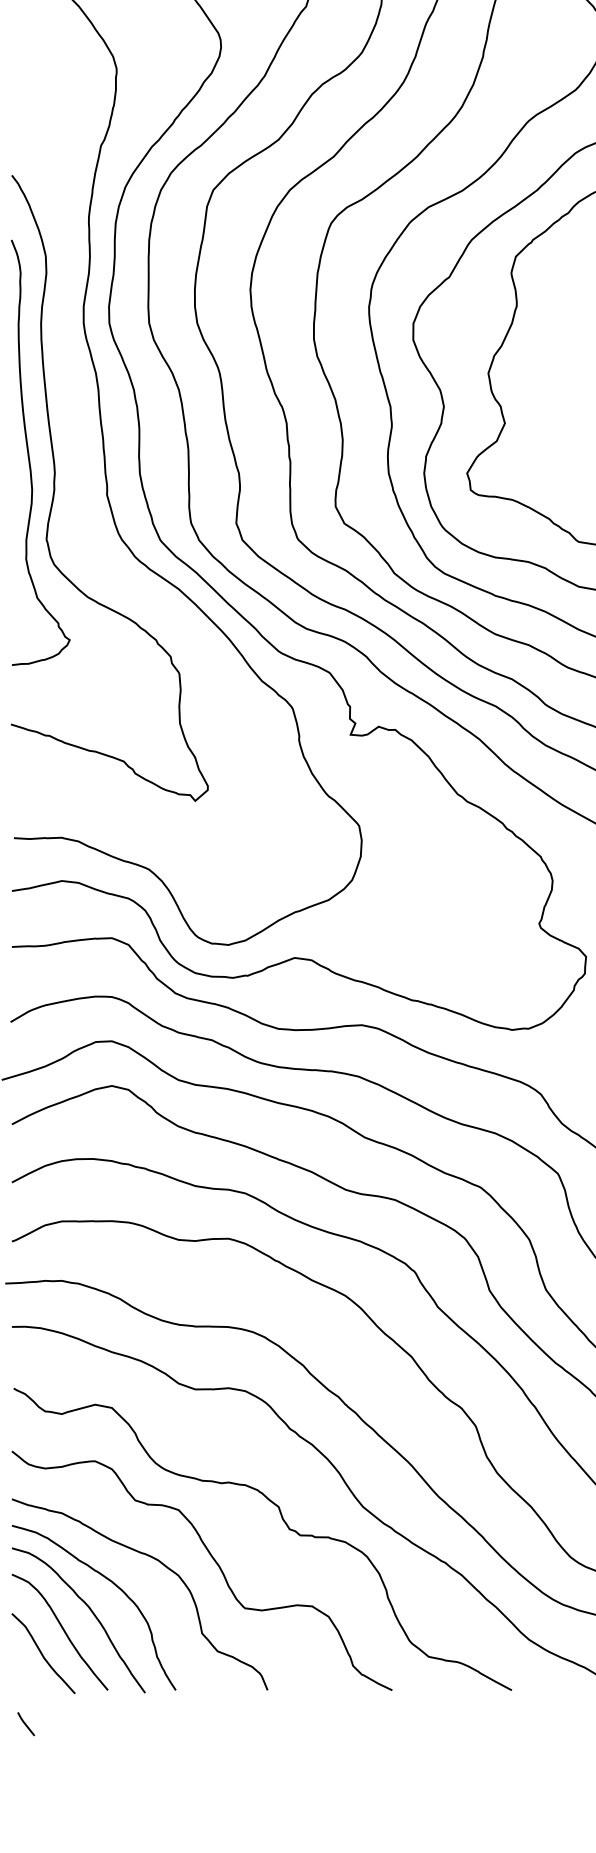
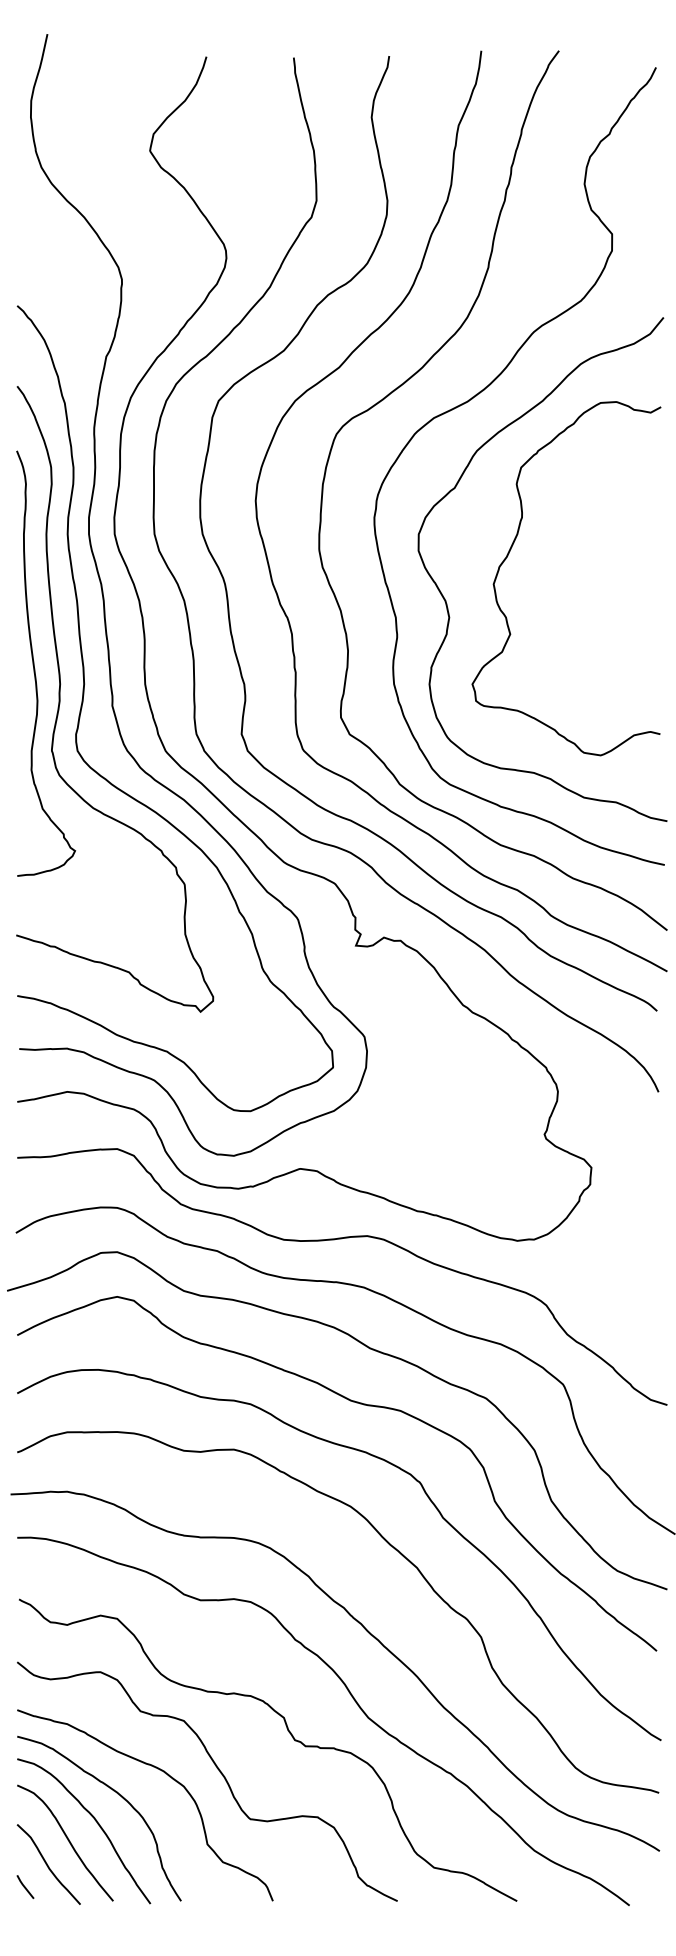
curve: (79, 484) -> (84, 695), added
line: (26, 1723) -> (25, 1886), moved

